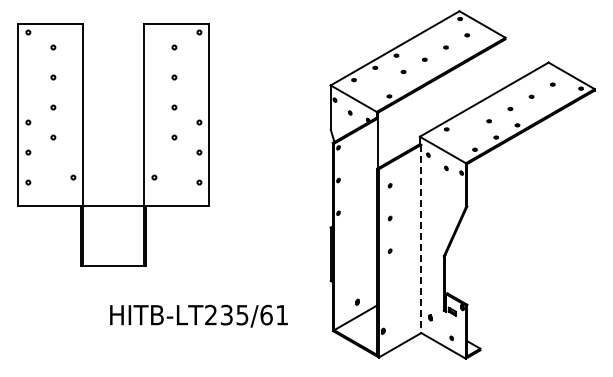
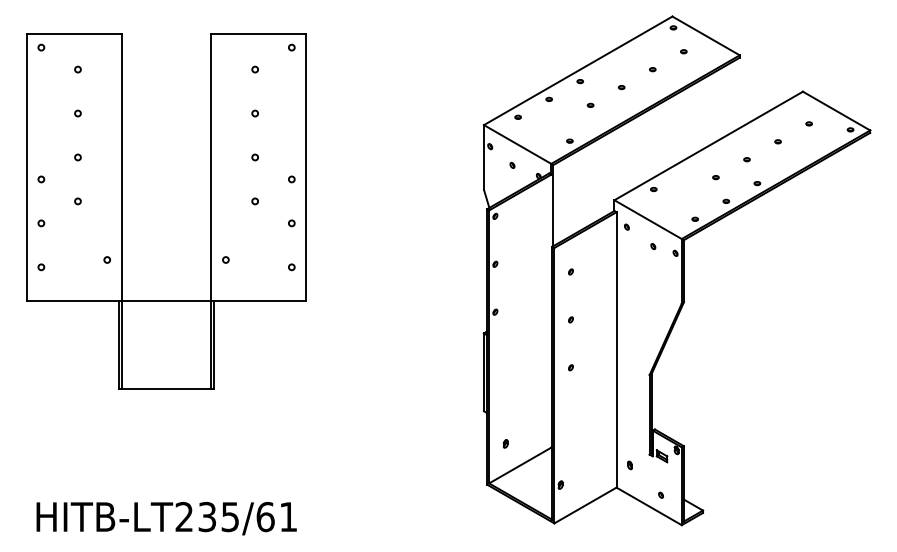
line: (421, 239) -> (616, 350), dashed -> solid
part: (357, 301) -> (505, 442), moved
text: (198, 315) -> (165, 517), moved

